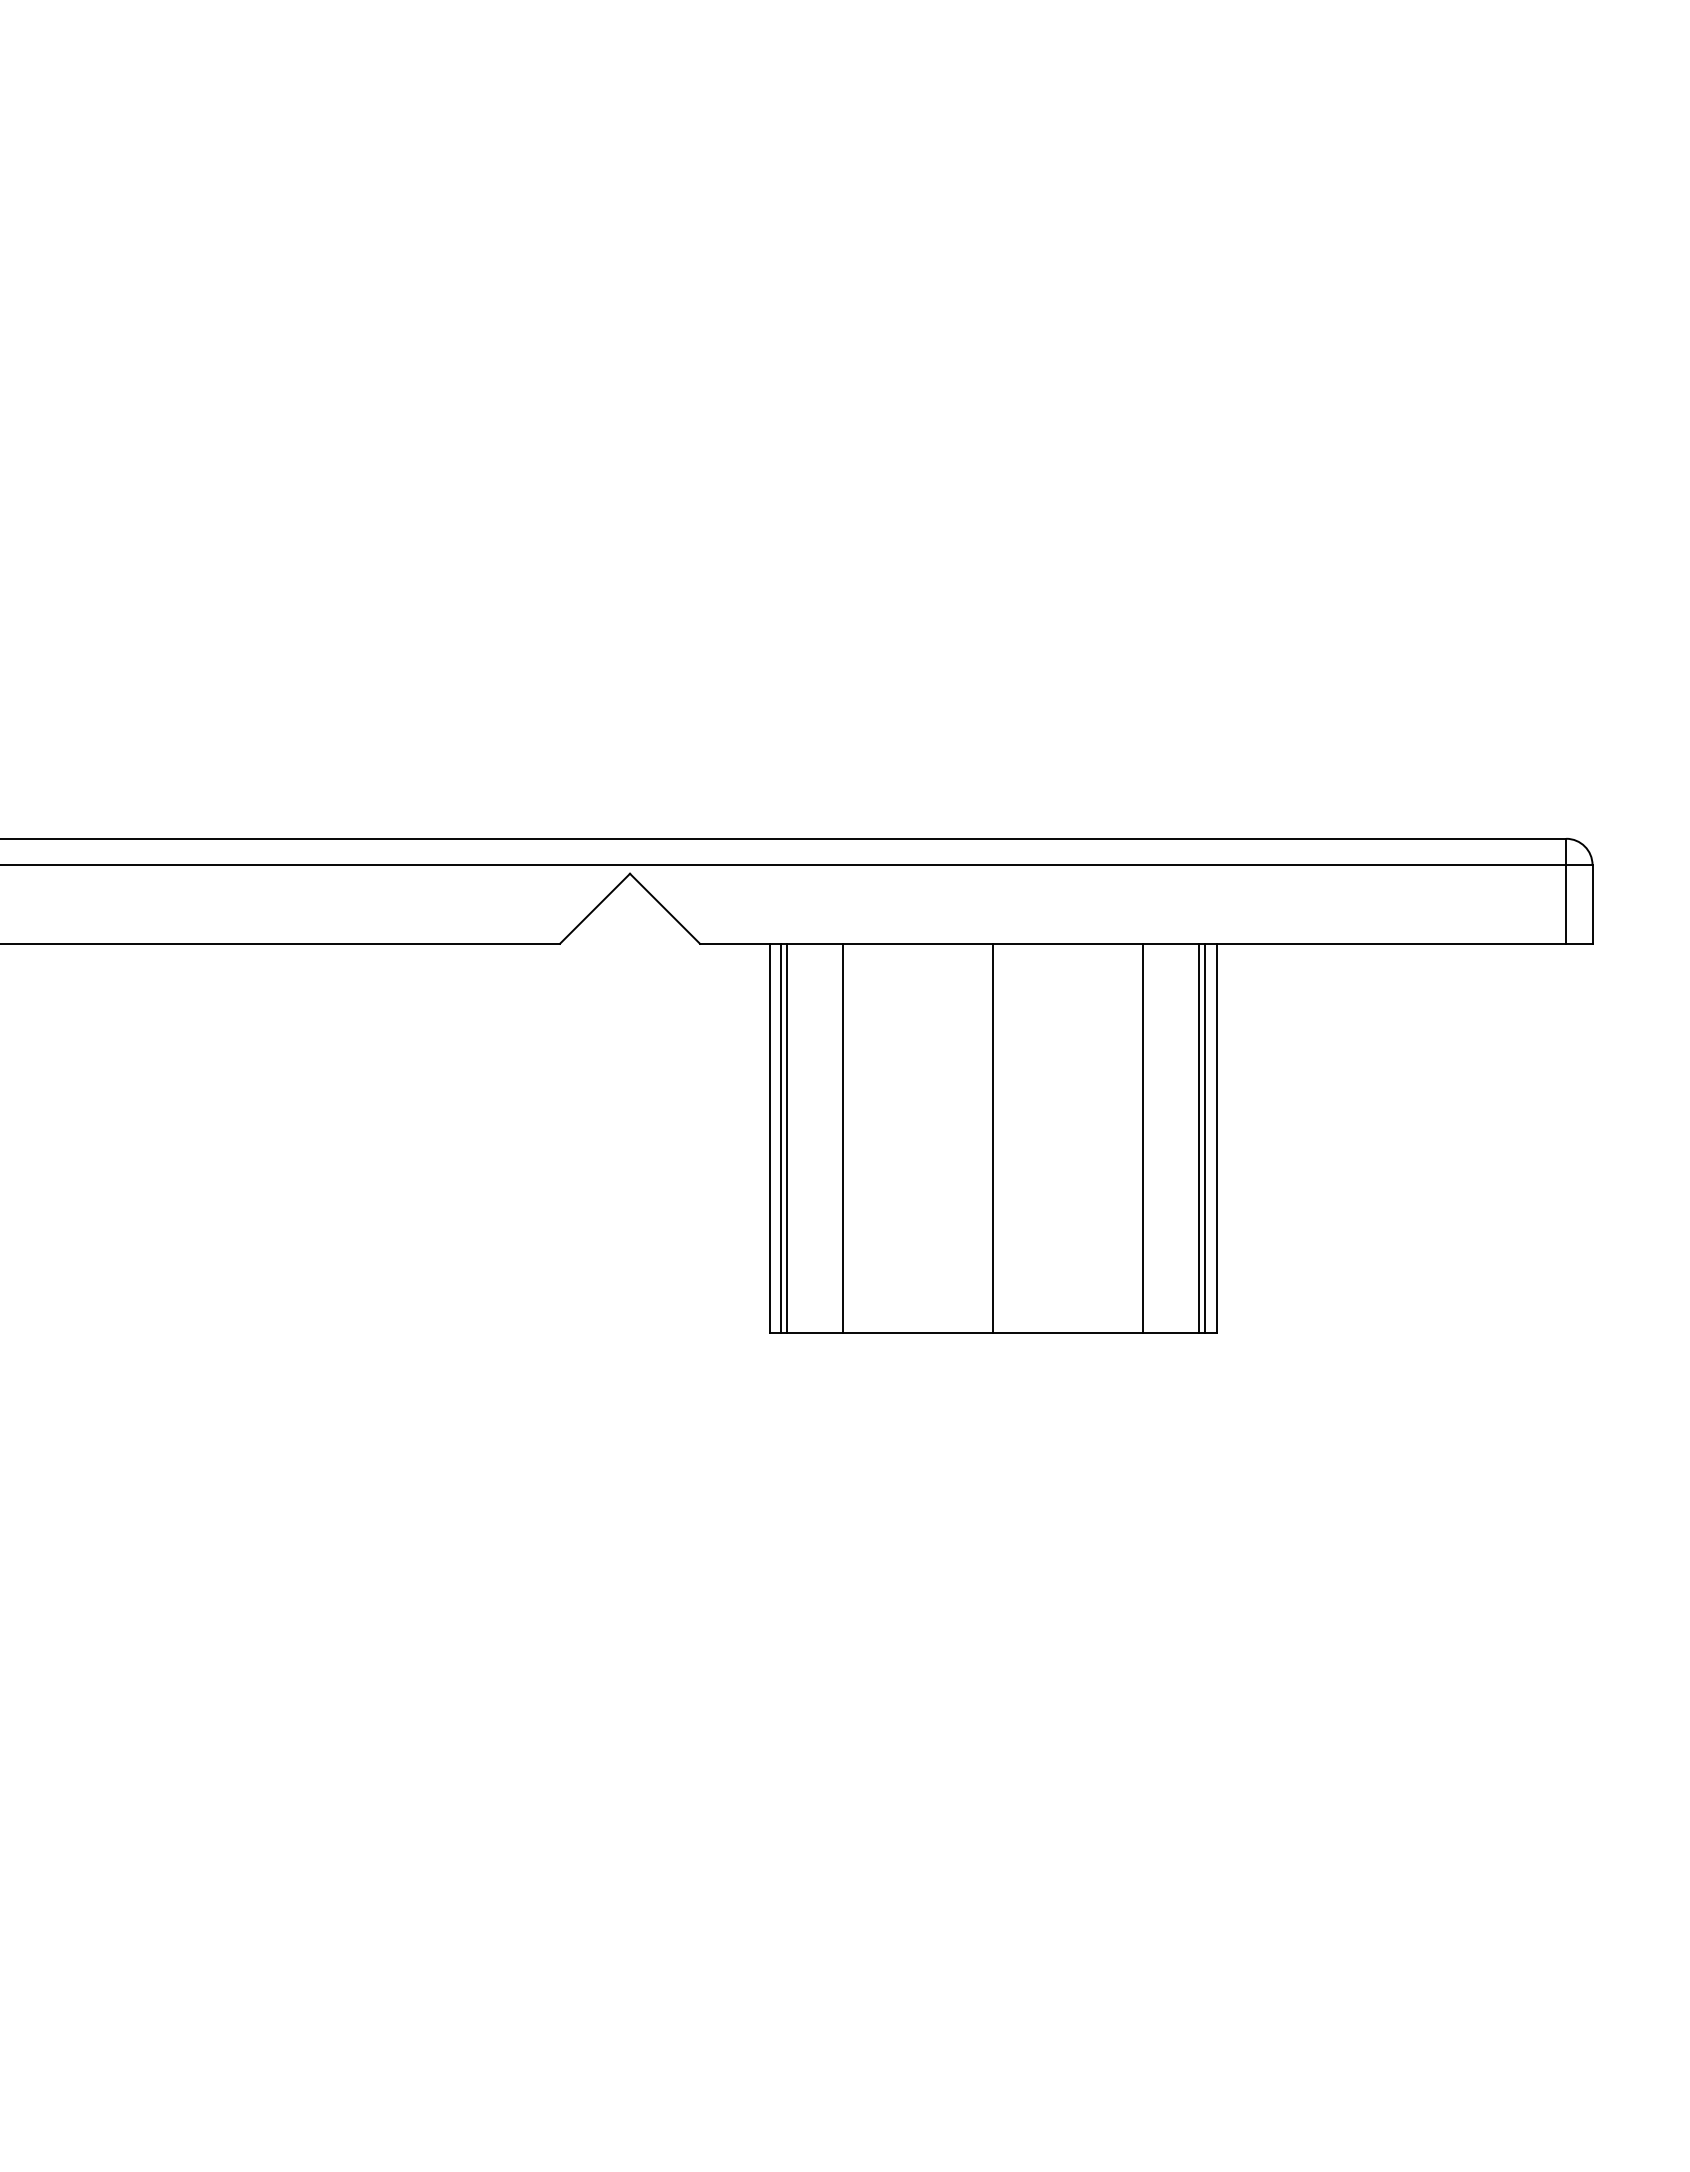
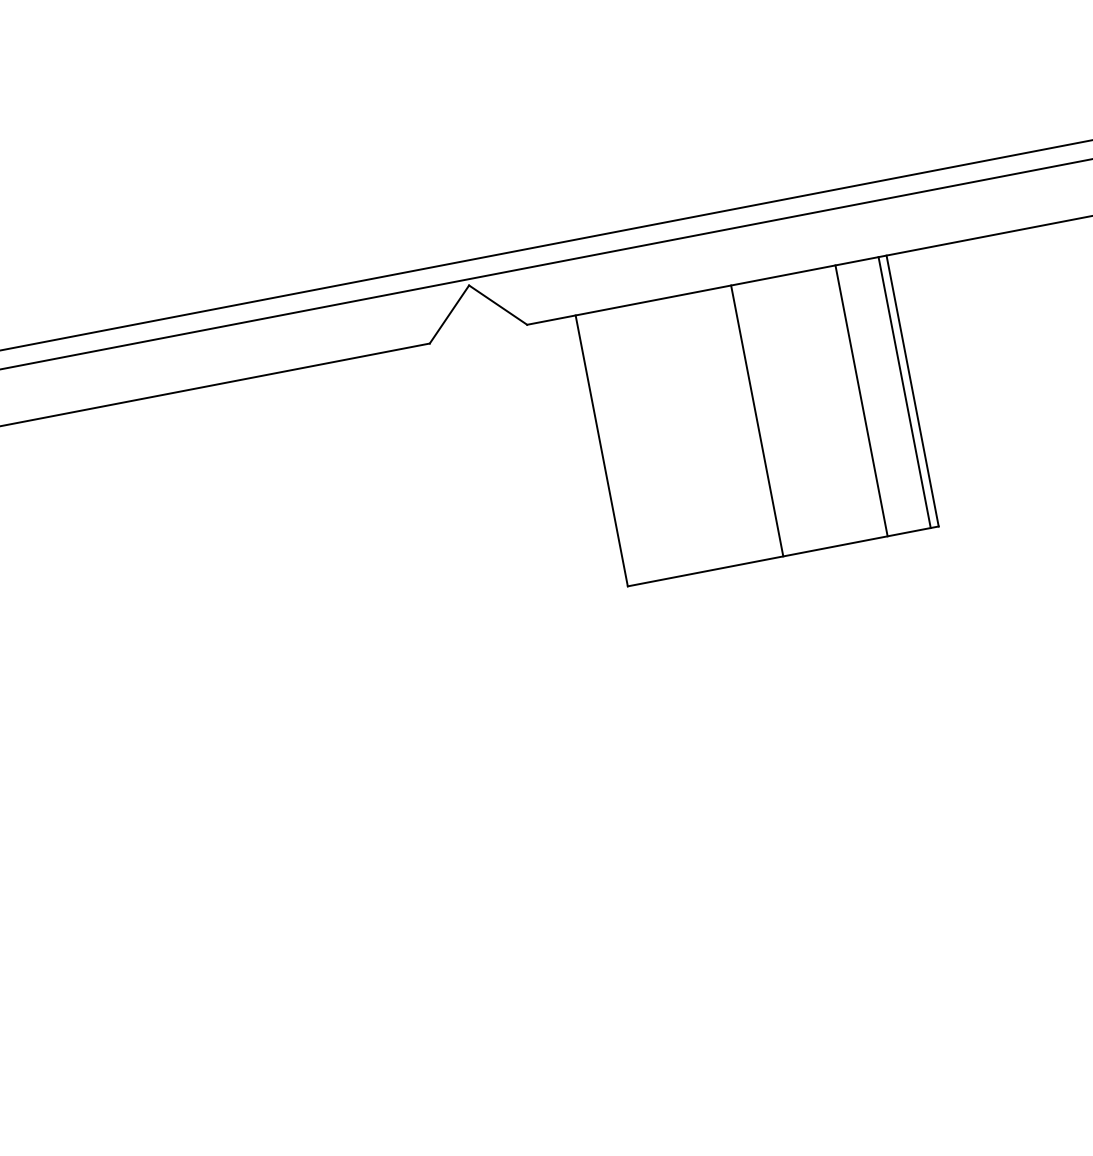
line: (781, 1138) -> (609, 449), removed
line: (787, 1138) -> (614, 448), removed
line: (843, 1138) -> (653, 441), removed
line: (1198, 1138) -> (900, 393), removed

